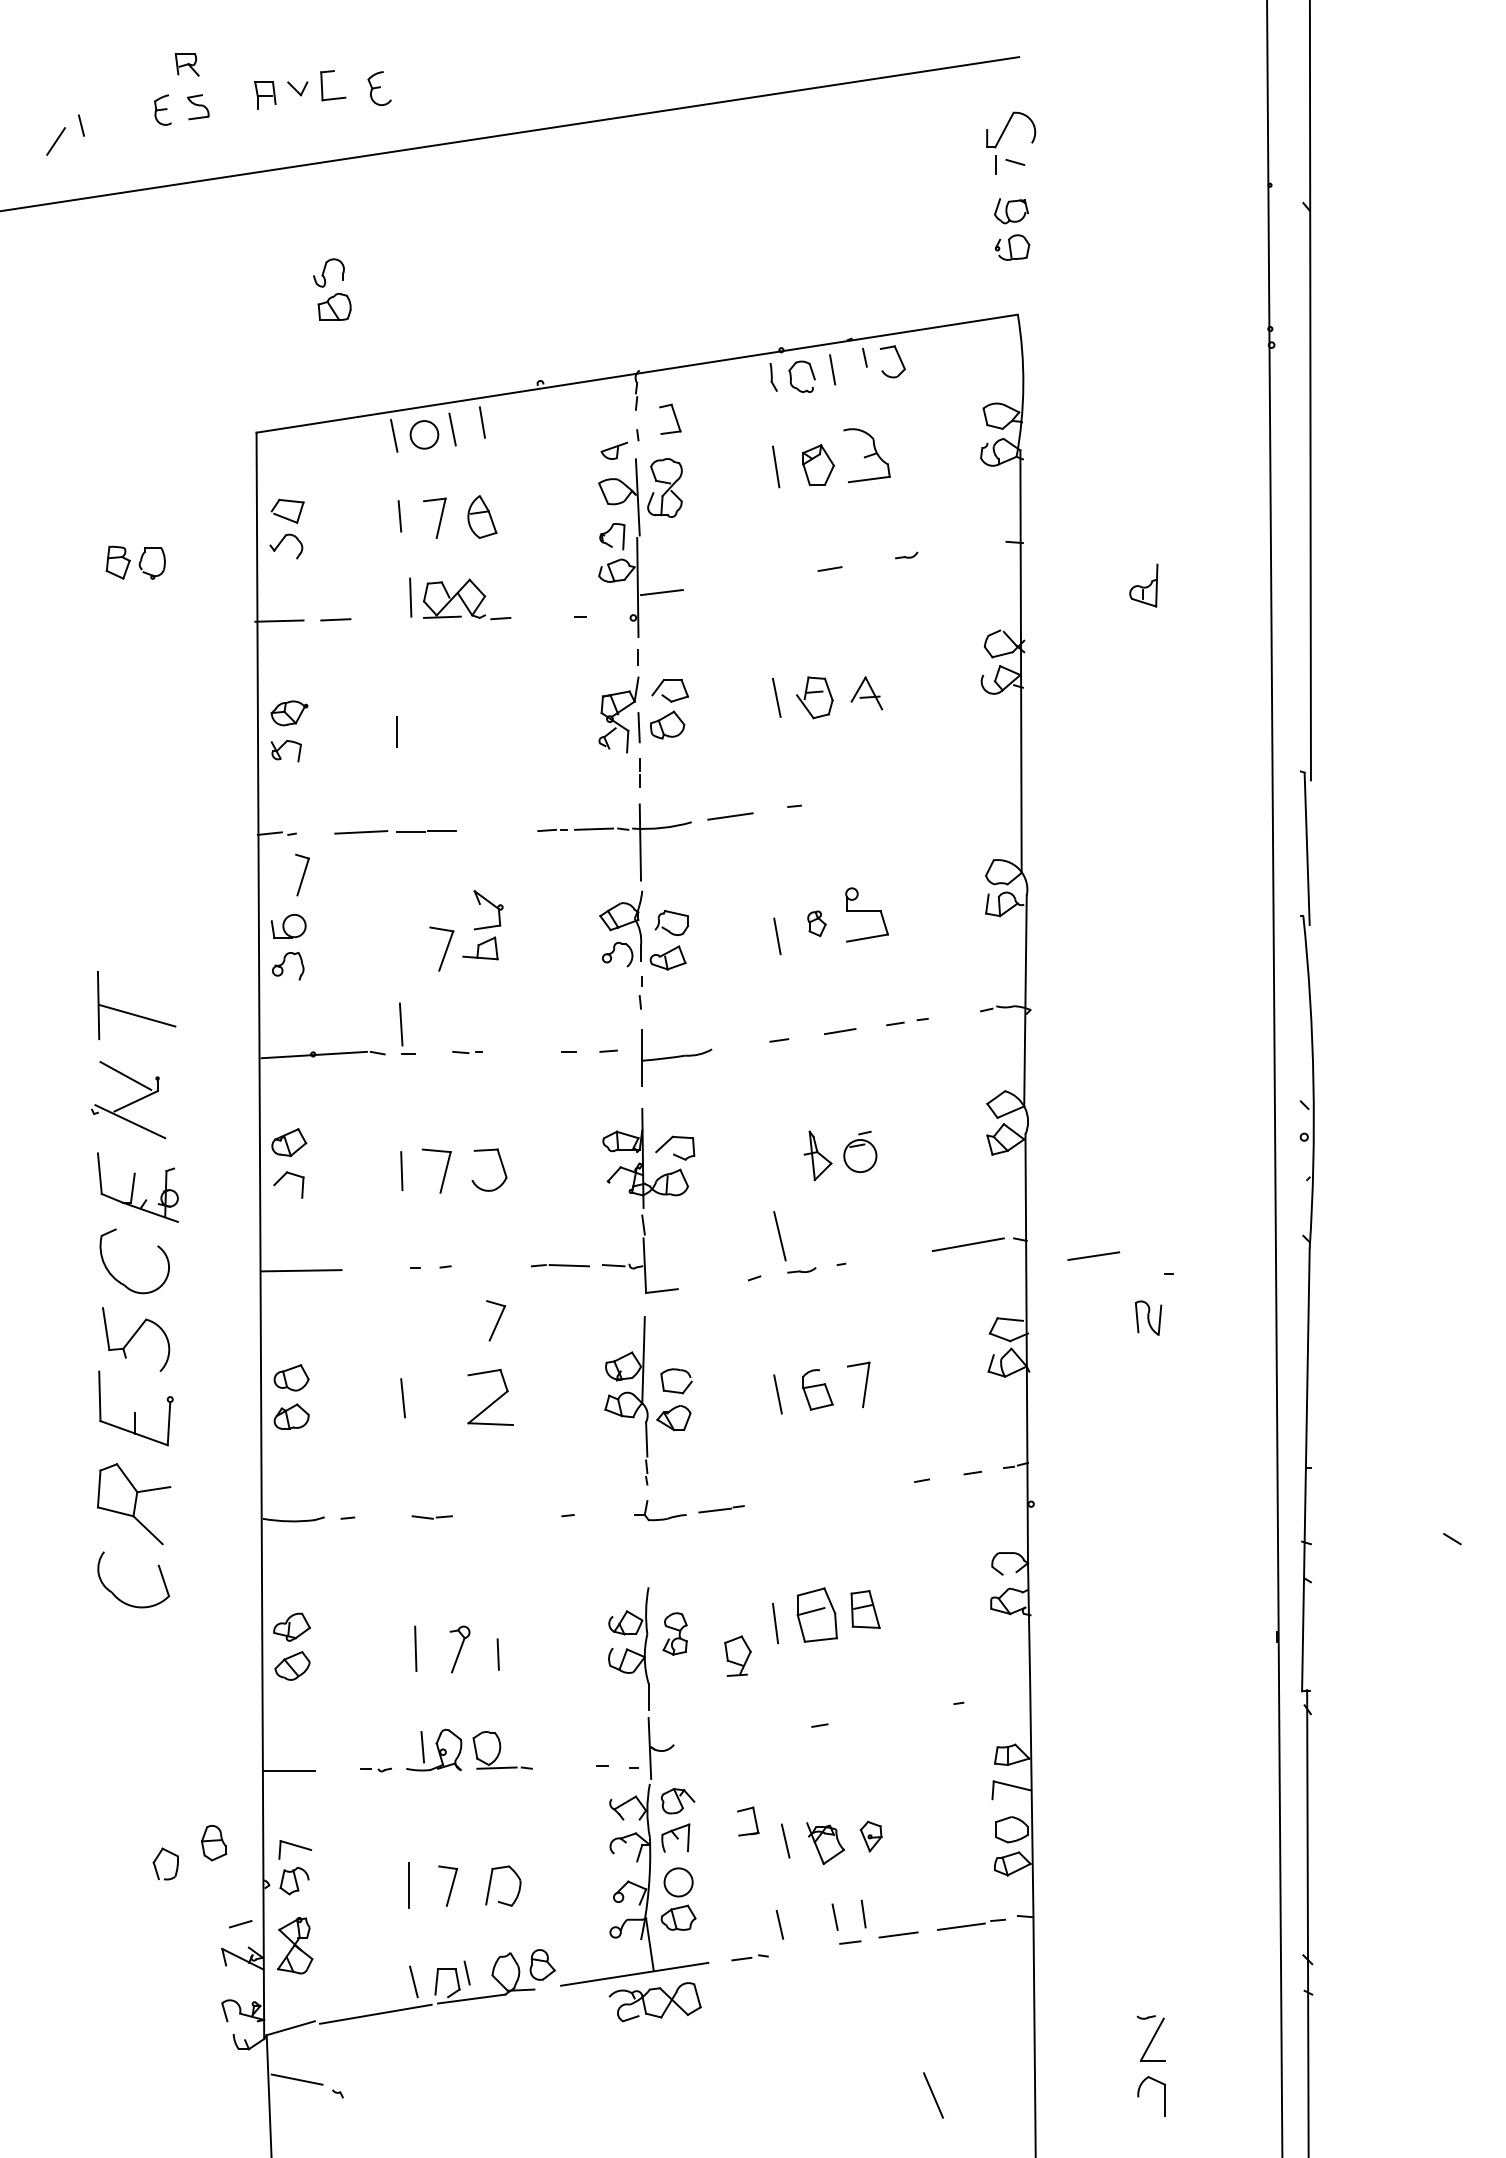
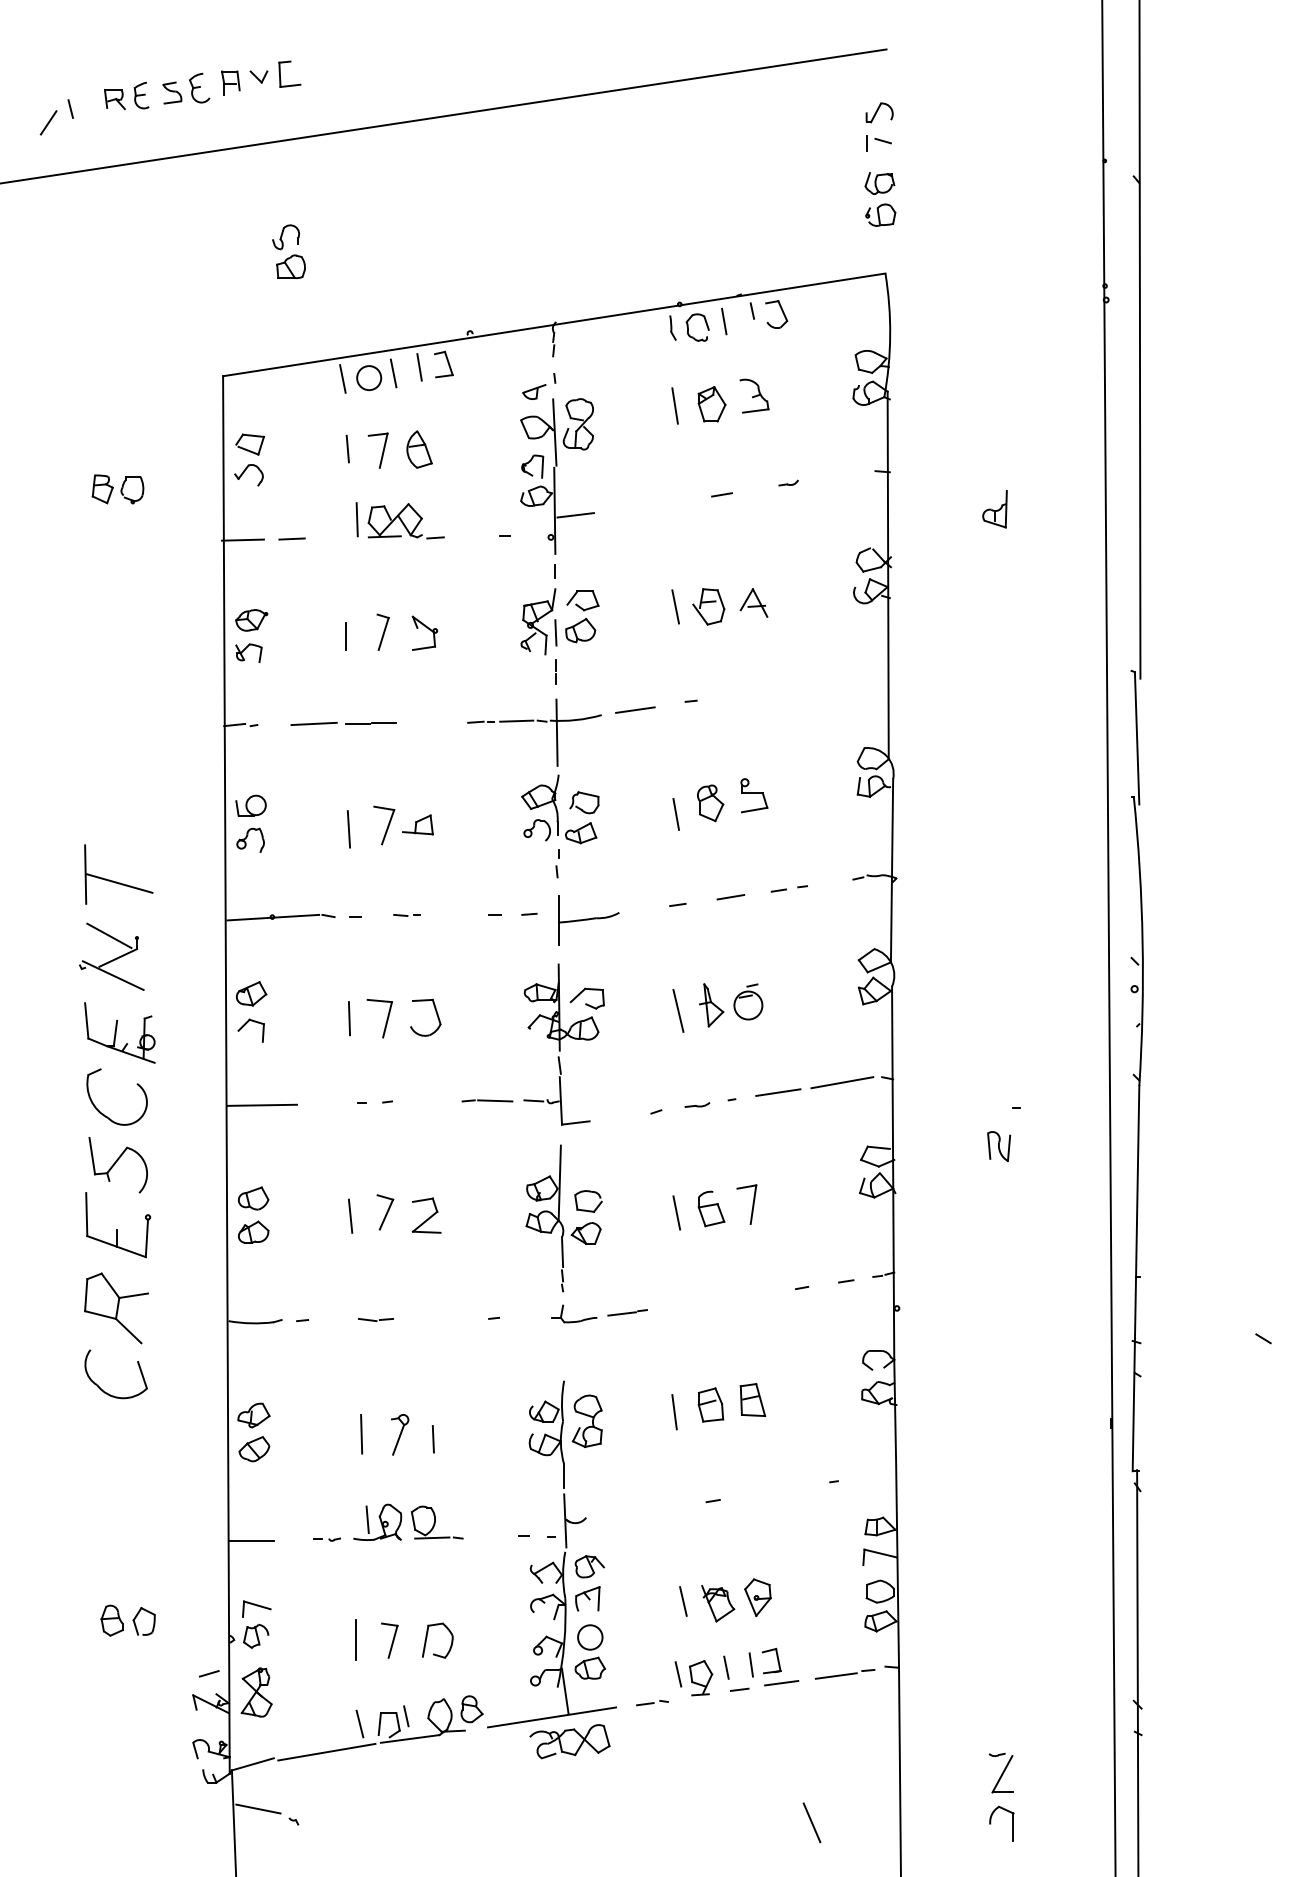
part: (186, 64) -> (114, 99), moved
part: (379, 88) -> (199, 88), moved
part: (1011, 129) -> (879, 112), size x0.62
part: (670, 418) -> (444, 363), moved
part: (867, 455) -> (754, 396), size x0.71
part: (302, 874) -> (383, 631), moved
part: (490, 904) -> (426, 628), moved
part: (867, 914) -> (754, 795), size x0.71
part: (816, 923) -> (710, 803), size x1.67
line: (401, 1024) -> (349, 829), moved
line: (779, 1236) -> (678, 1011), moved
line: (1093, 1255) -> (778, 1092), moved
part: (495, 1320) -> (384, 1212), moved
part: (490, 1397) -> (426, 1215), size x0.71
part: (817, 1615) -> (711, 1405), size x0.71
part: (674, 1633) -> (586, 1420), size x1.43
part: (737, 1655) -> (700, 1677), moved
part: (754, 1820) -> (777, 1660), moved
part: (870, 1836) -> (757, 1597), size x1.43
part: (214, 1843) -> (112, 1621), moved

